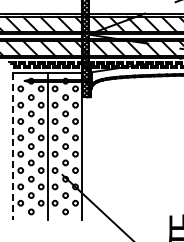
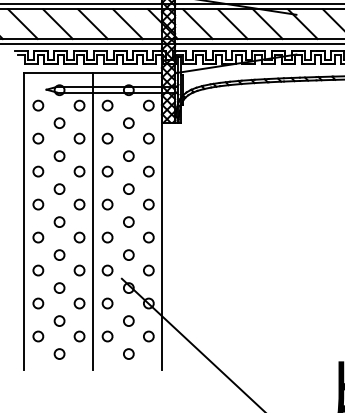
line: (13, 146) -> (23, 221), dashed -> solid

